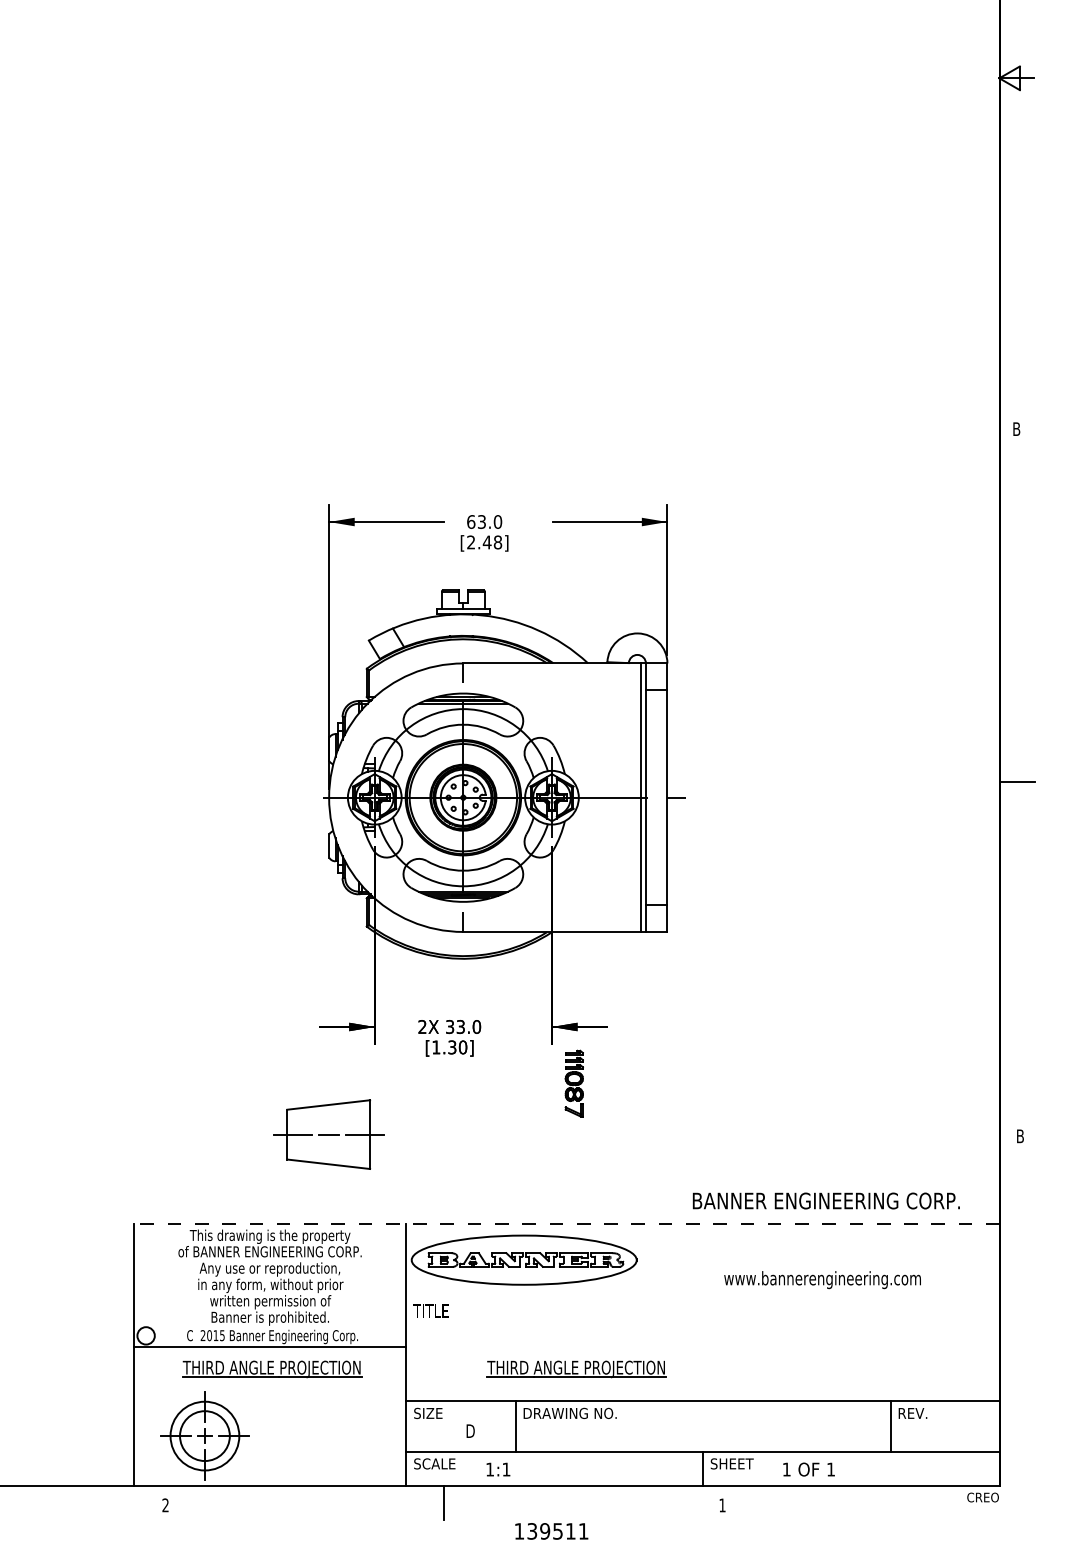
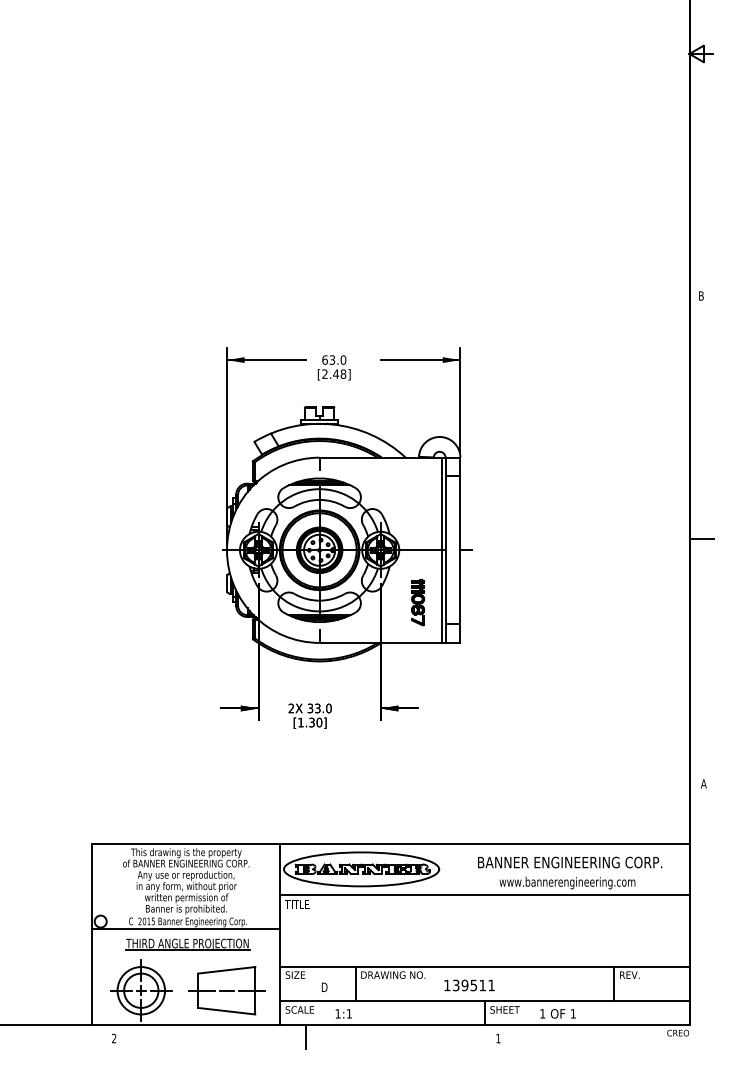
part: (574, 1083) -> (418, 602), moved
part: (328, 1134) -> (226, 990), moved
text: (1019, 1135) -> (703, 783), B -> A
text: (827, 1200) -> (570, 862), moved
line: (566, 1224) -> (390, 844), dashed -> solid
line: (702, 1298) -> (484, 895), added
part: (576, 1369) -> (397, 944), removed
text: (551, 1531) -> (469, 985), moved

